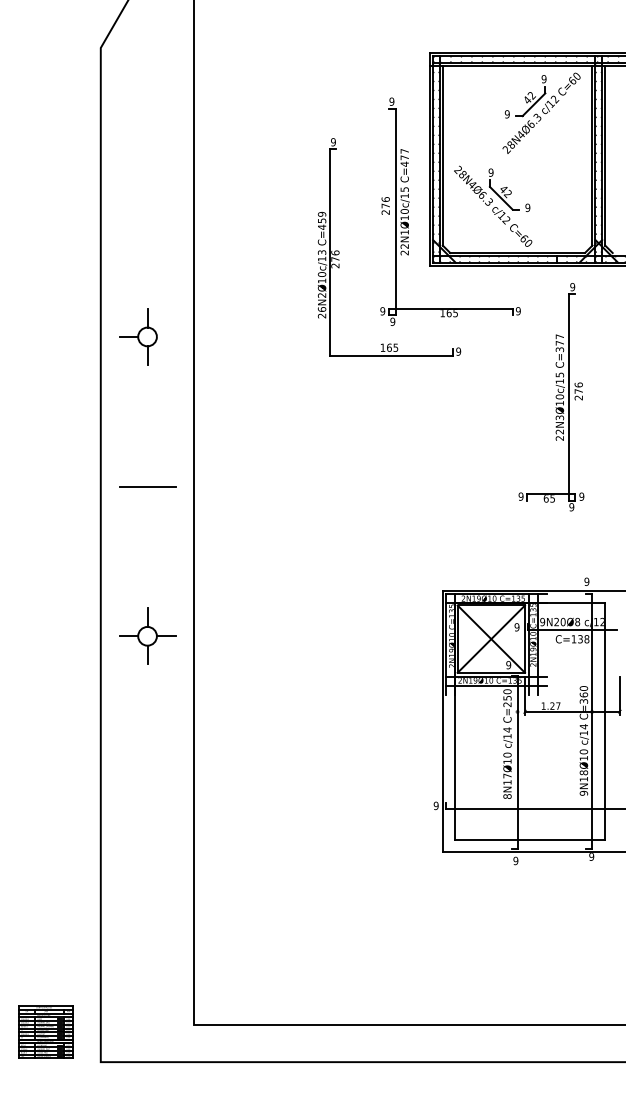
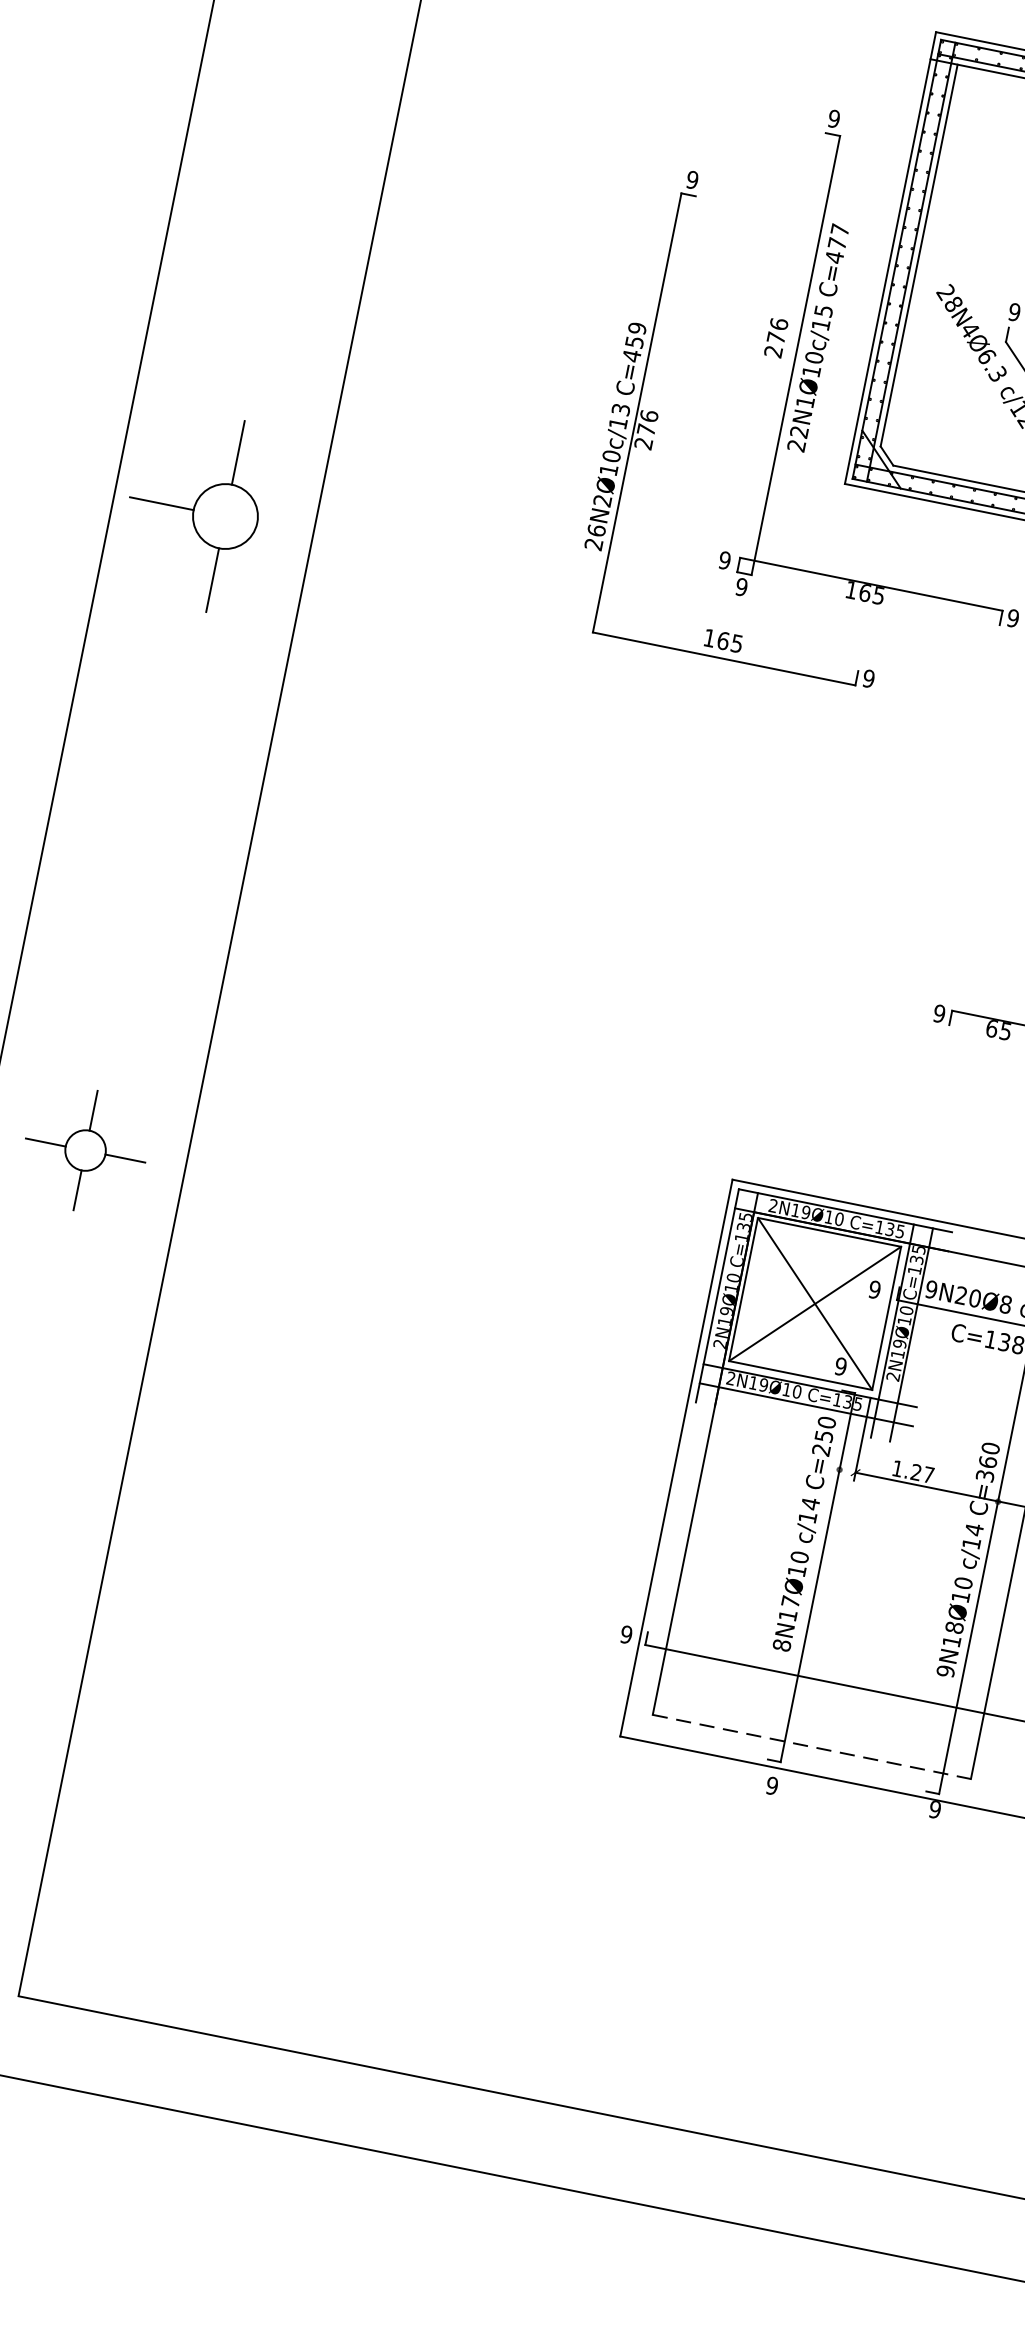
part: (138, 336) -> (194, 509), size x1.6
line: (147, 486) -> (149, 832), removed
line: (530, 839) -> (812, 1746), solid -> dashed

